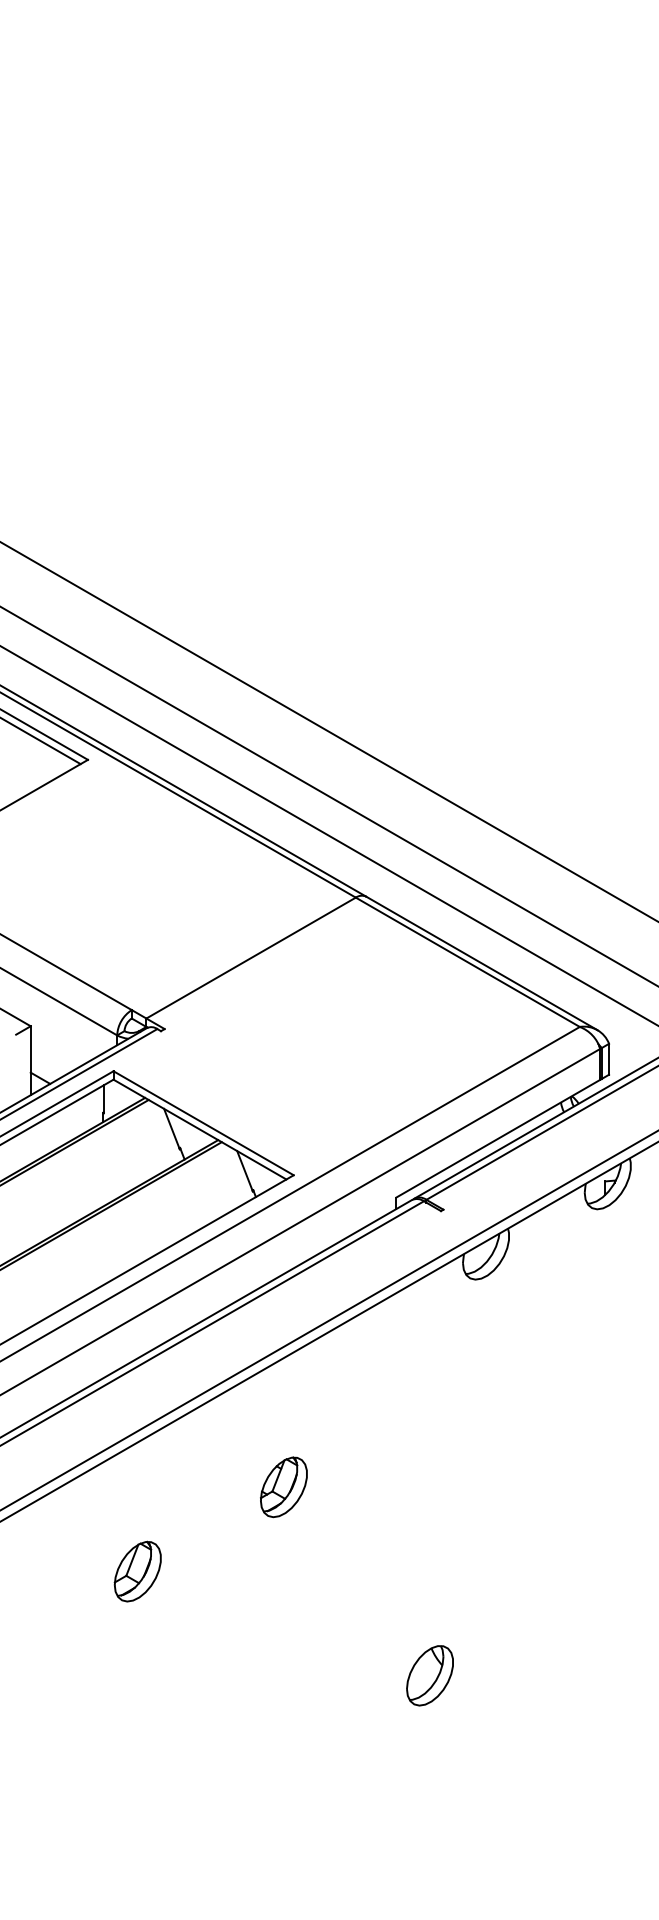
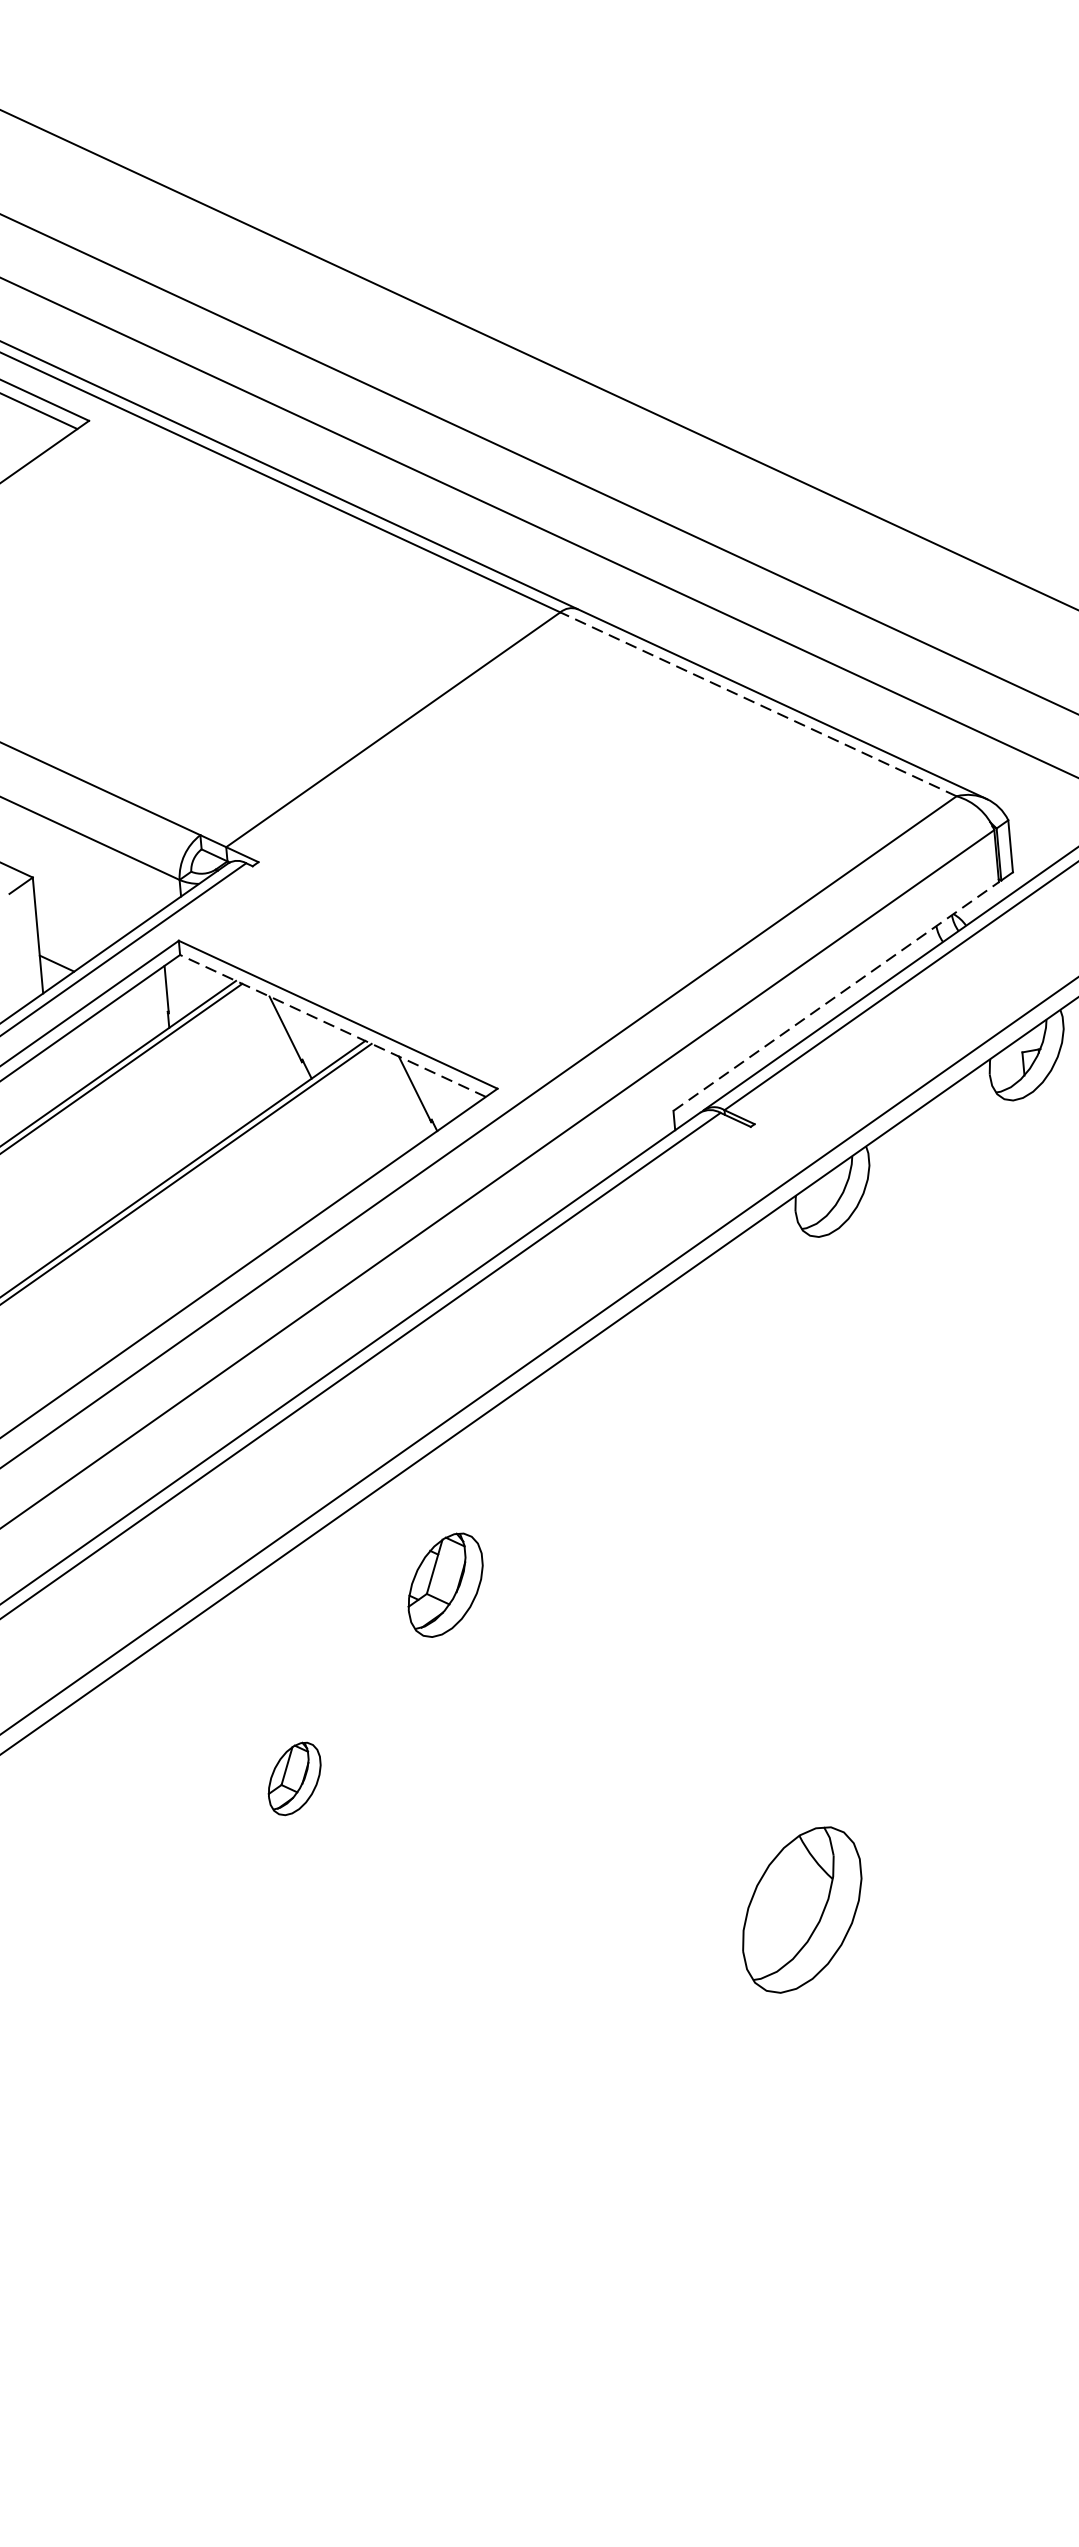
line: (467, 962) -> (757, 704), solid -> dashed
line: (199, 1129) -> (332, 1025), solid -> dashed
line: (498, 1138) -> (836, 996), solid -> dashed
part: (283, 1487) -> (444, 1585), moved
part: (137, 1571) -> (294, 1778), size x0.7
part: (429, 1675) -> (801, 1909), size x1.6

